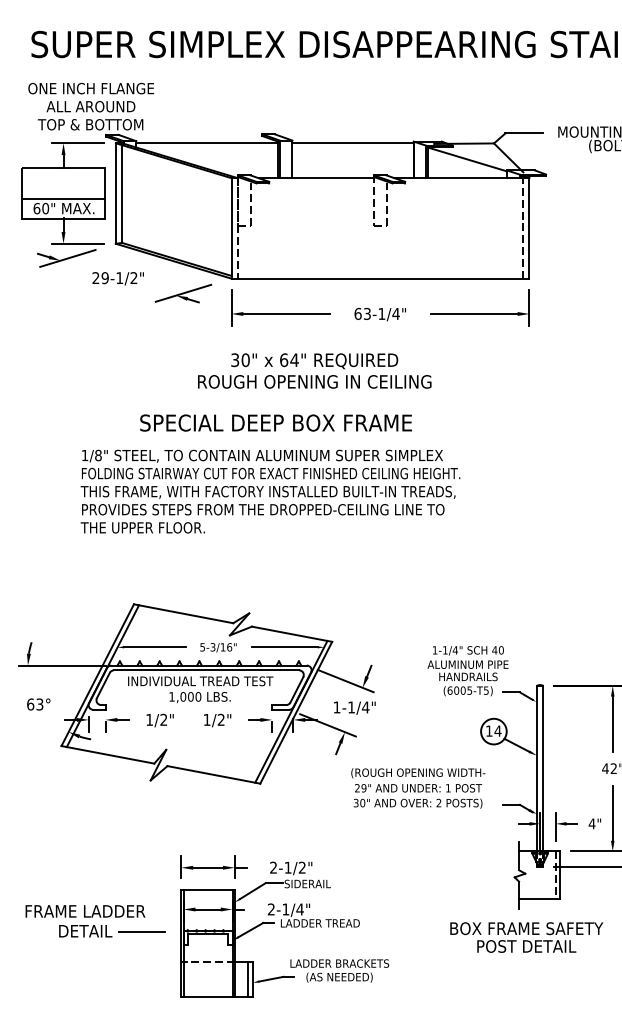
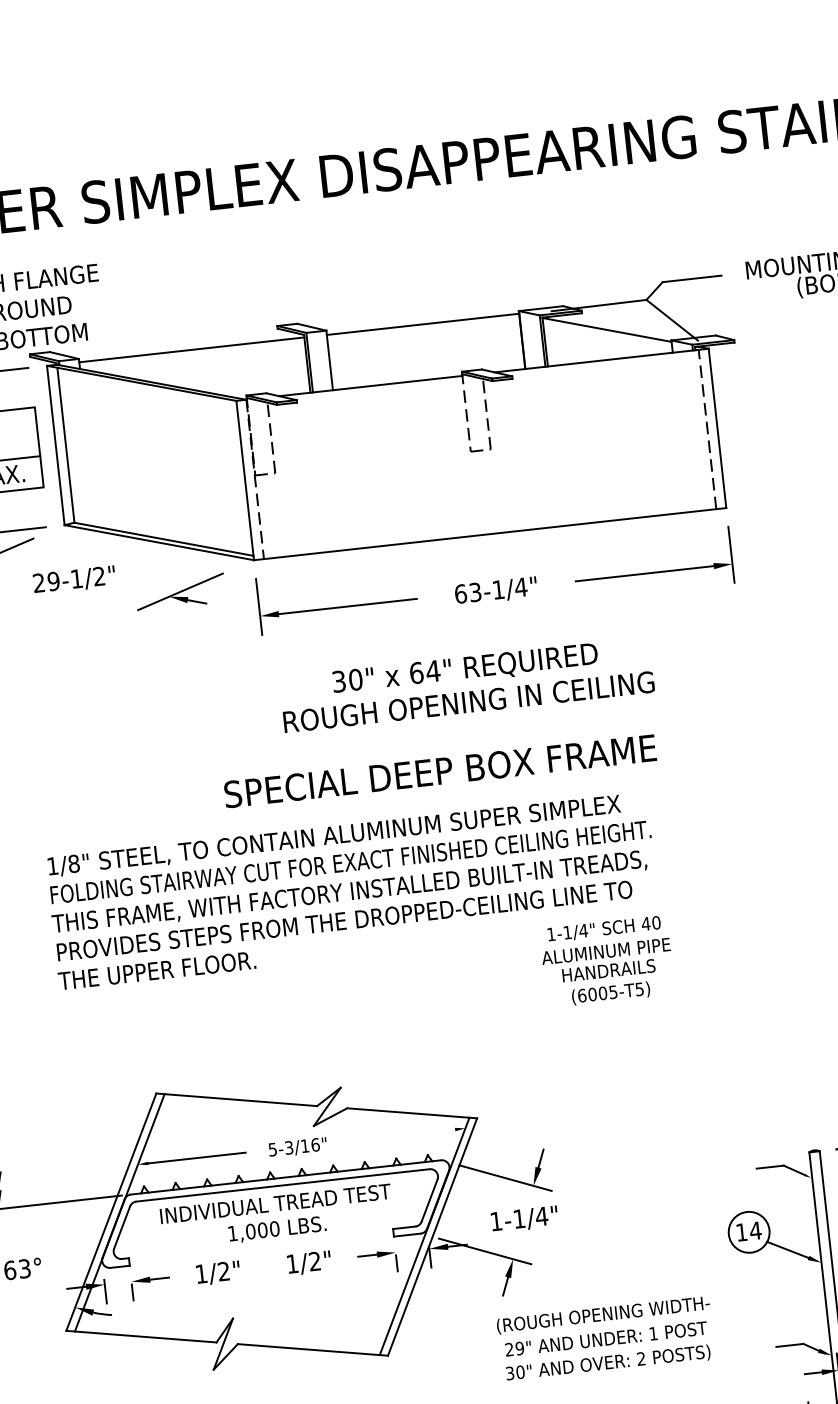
text: (314, 370) -> (466, 684), moved
text: (275, 422) -> (439, 770), moved
line: (284, 647) -> (402, 1135), removed
text: (467, 671) -> (606, 962), moved
text: (418, 788) -> (606, 1339), moved

